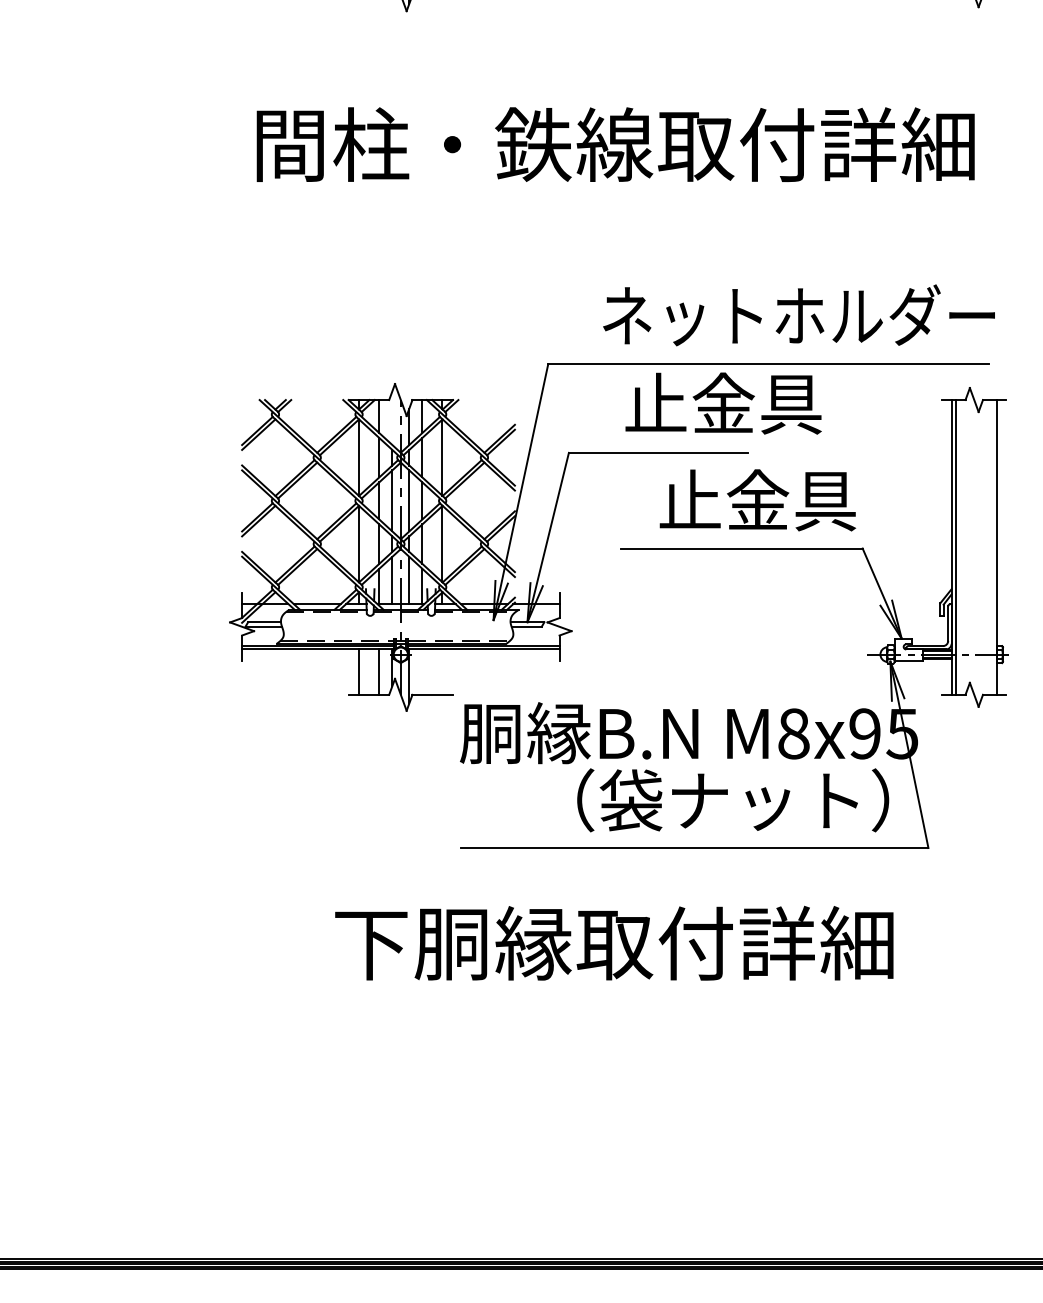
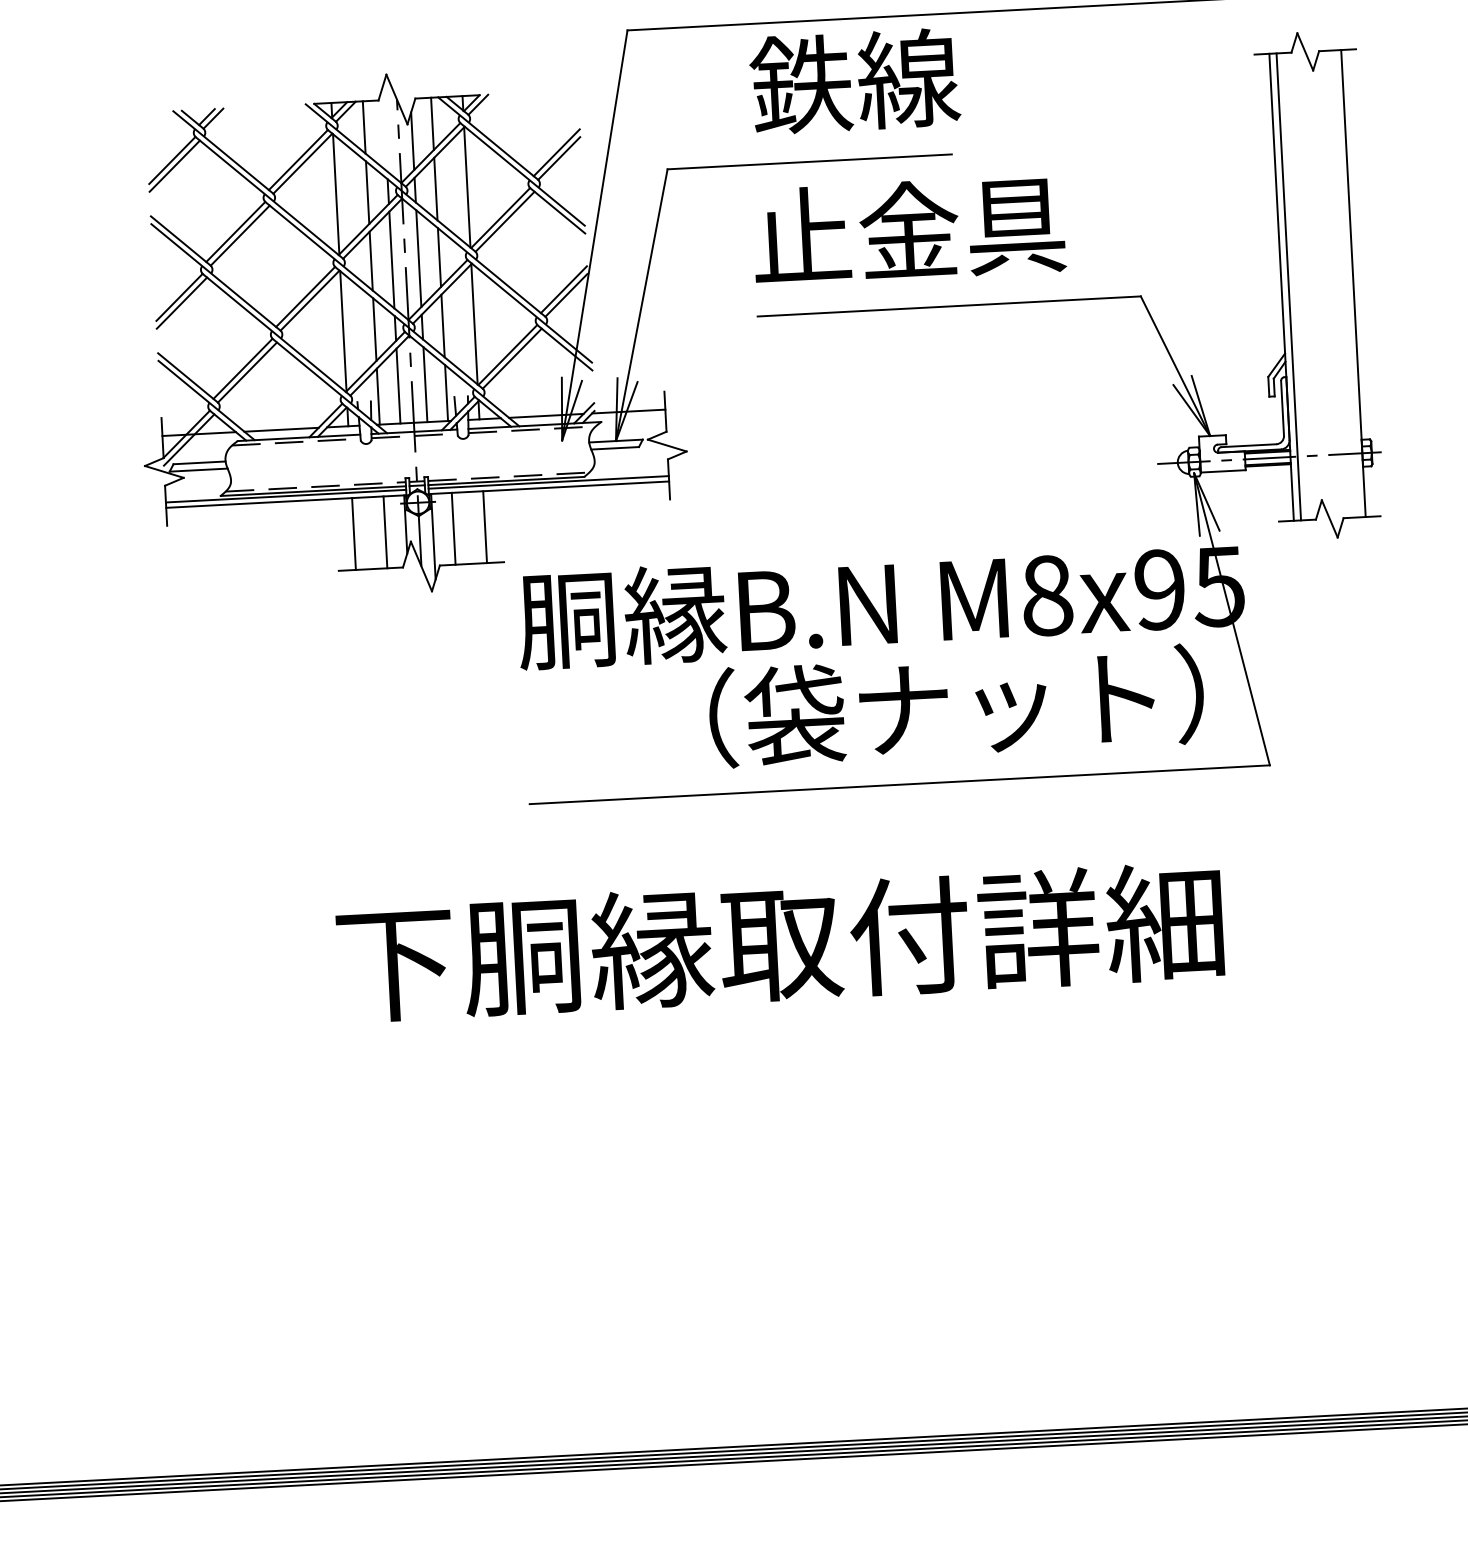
text: (722, 403) -> (906, 78), 止金具 -> 鉄線
text: (757, 500) -> (908, 230), moved
line: (422, 671) -> (453, 527), added
line: (442, 671) -> (485, 526), added

